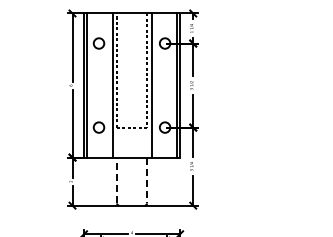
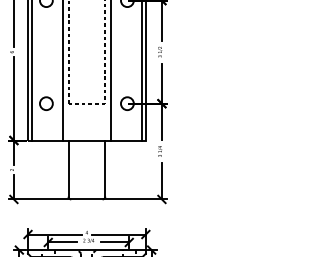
line: (117, 180) -> (69, 168), dashed -> solid
line: (147, 180) -> (105, 168), dashed -> solid

